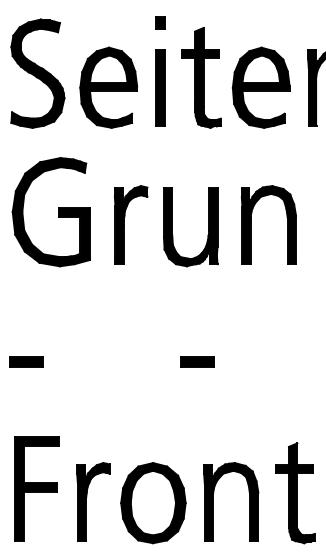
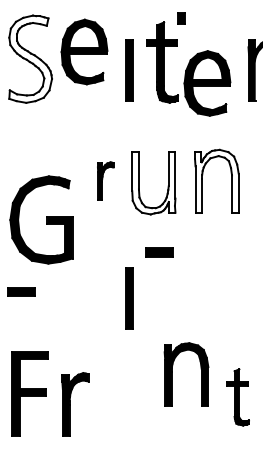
part: (160, 22) -> (181, 17), moved
fill: (37, 73) -> (30, 59), removed
part: (108, 87) -> (84, 51), moved
part: (260, 87) -> (206, 83), moved
part: (58, 212) -> (47, 220), moved
part: (130, 224) -> (105, 180), size x0.6
fill: (268, 225) -> (216, 181), removed
fill: (190, 227) -> (153, 183), removed
part: (197, 361) -> (159, 251), moved
part: (160, 370) -> (129, 298), added
part: (295, 493) -> (238, 397), size x0.7
part: (213, 501) -> (172, 374), moved
part: (153, 503) -> (123, 405), removed

